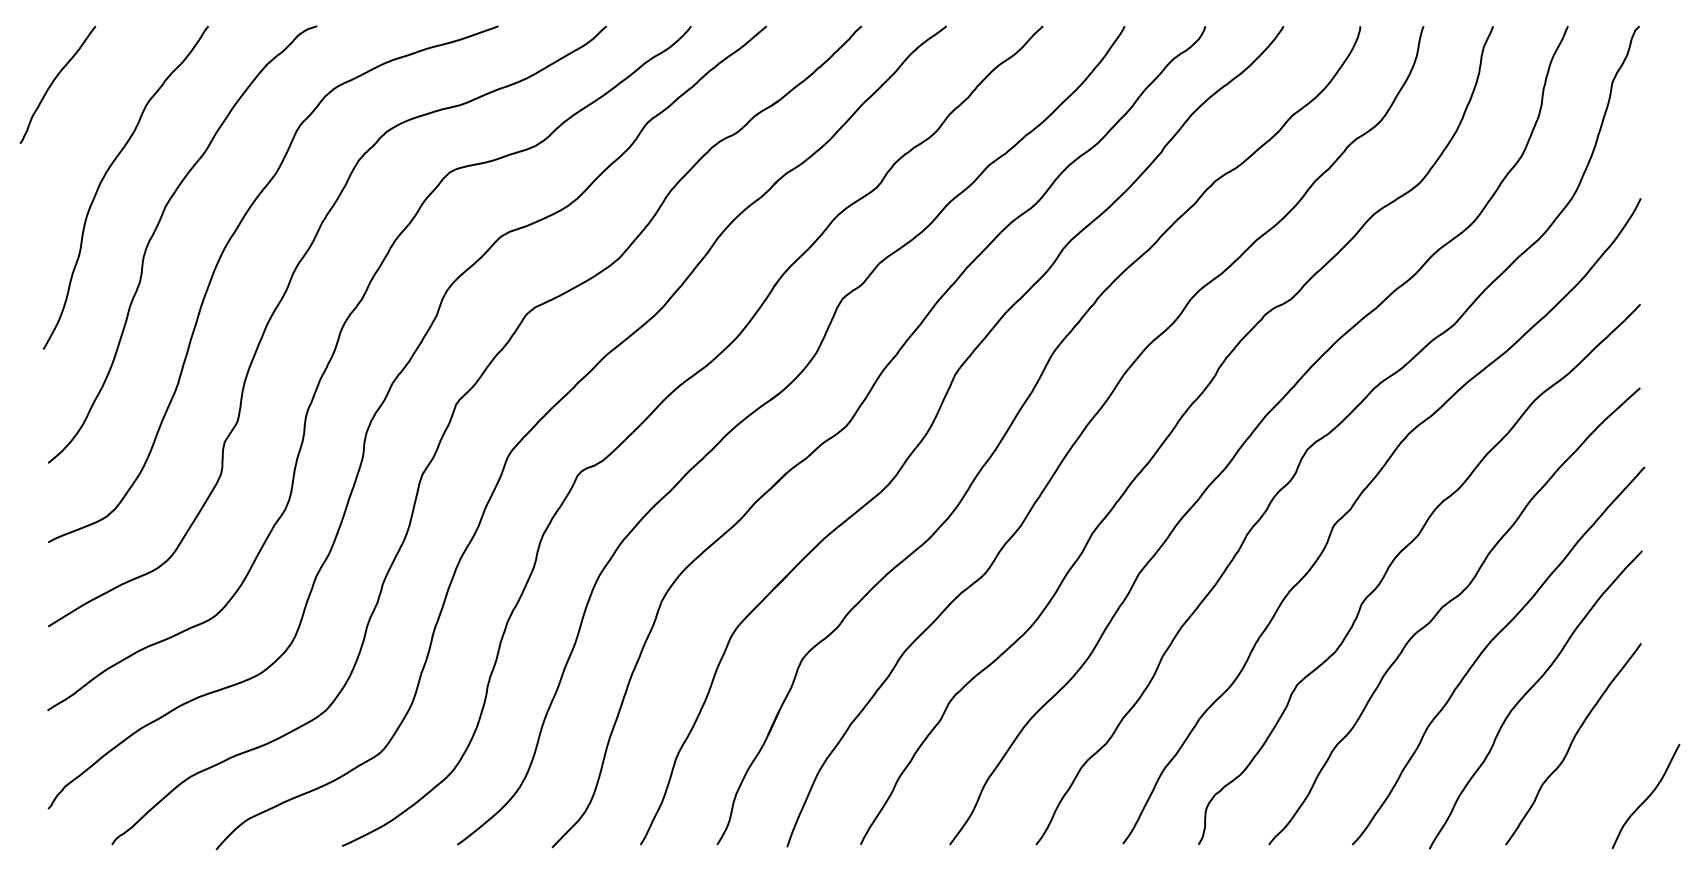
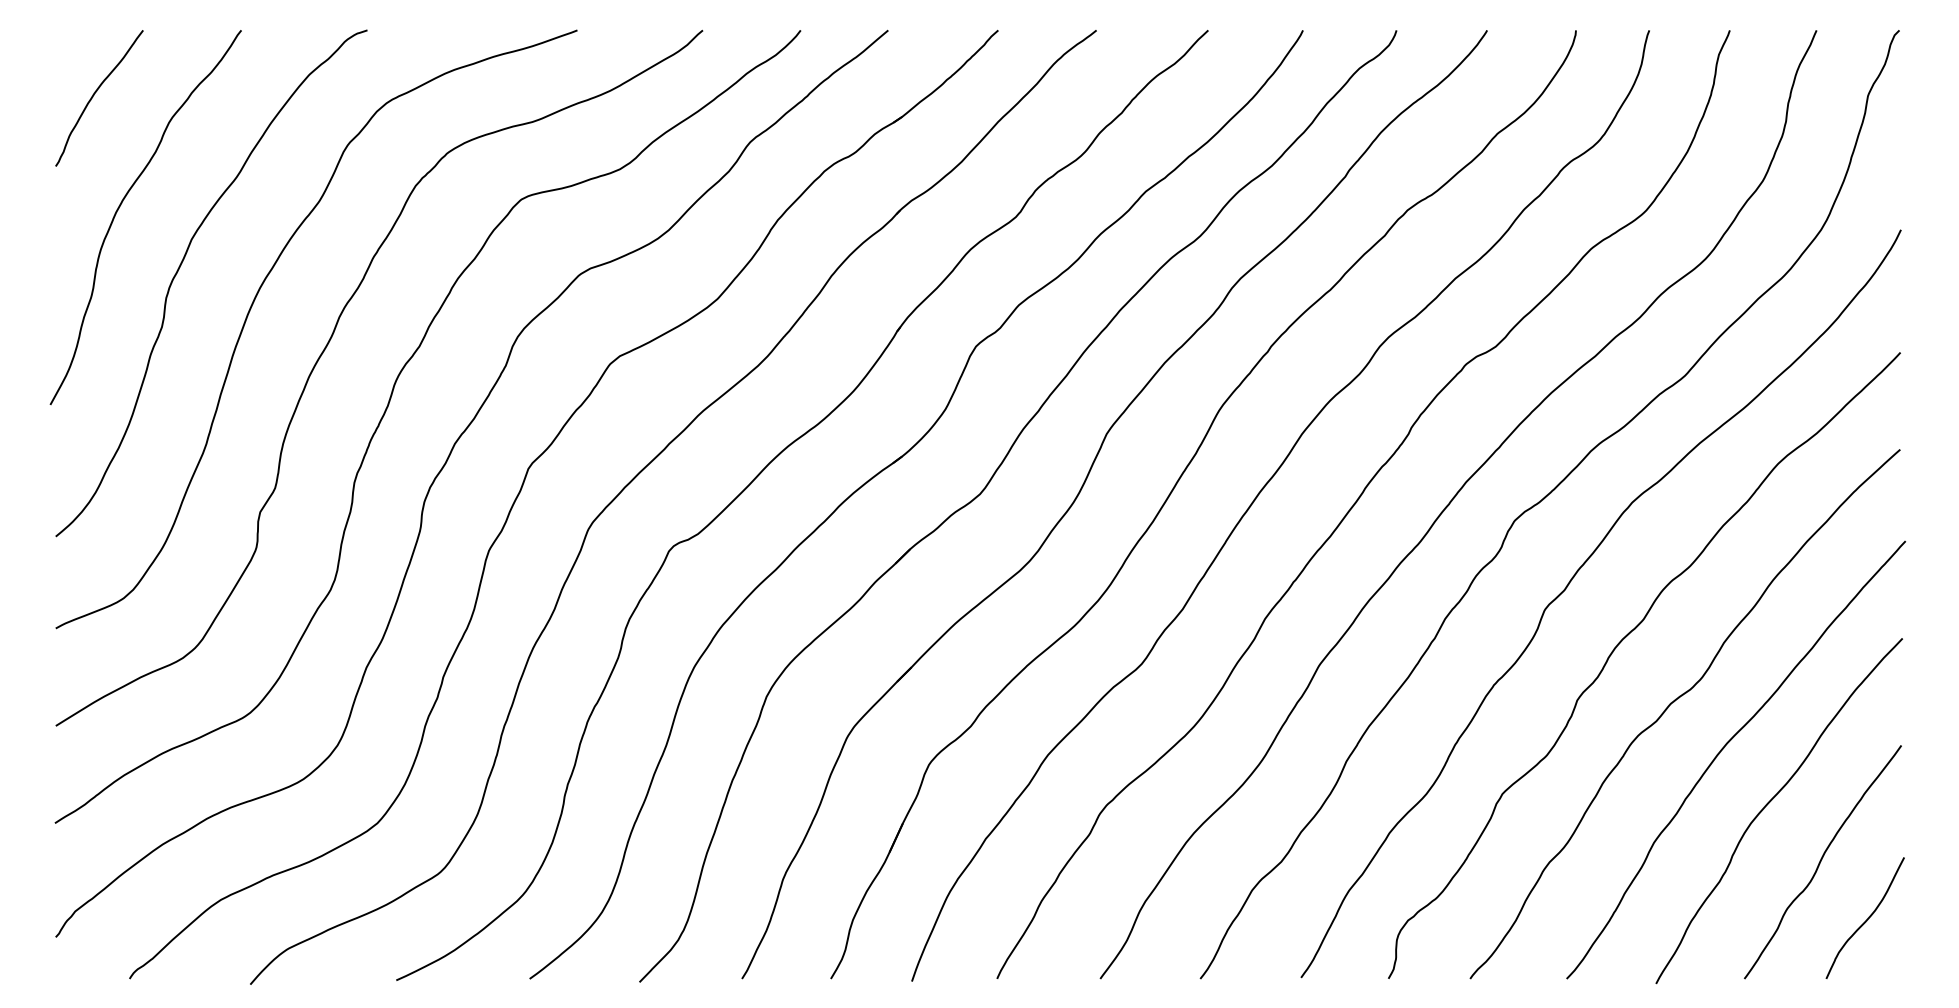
curve: (54, 81) -> (95, 94), moved
curve: (1646, 797) -> (1865, 919), moved

